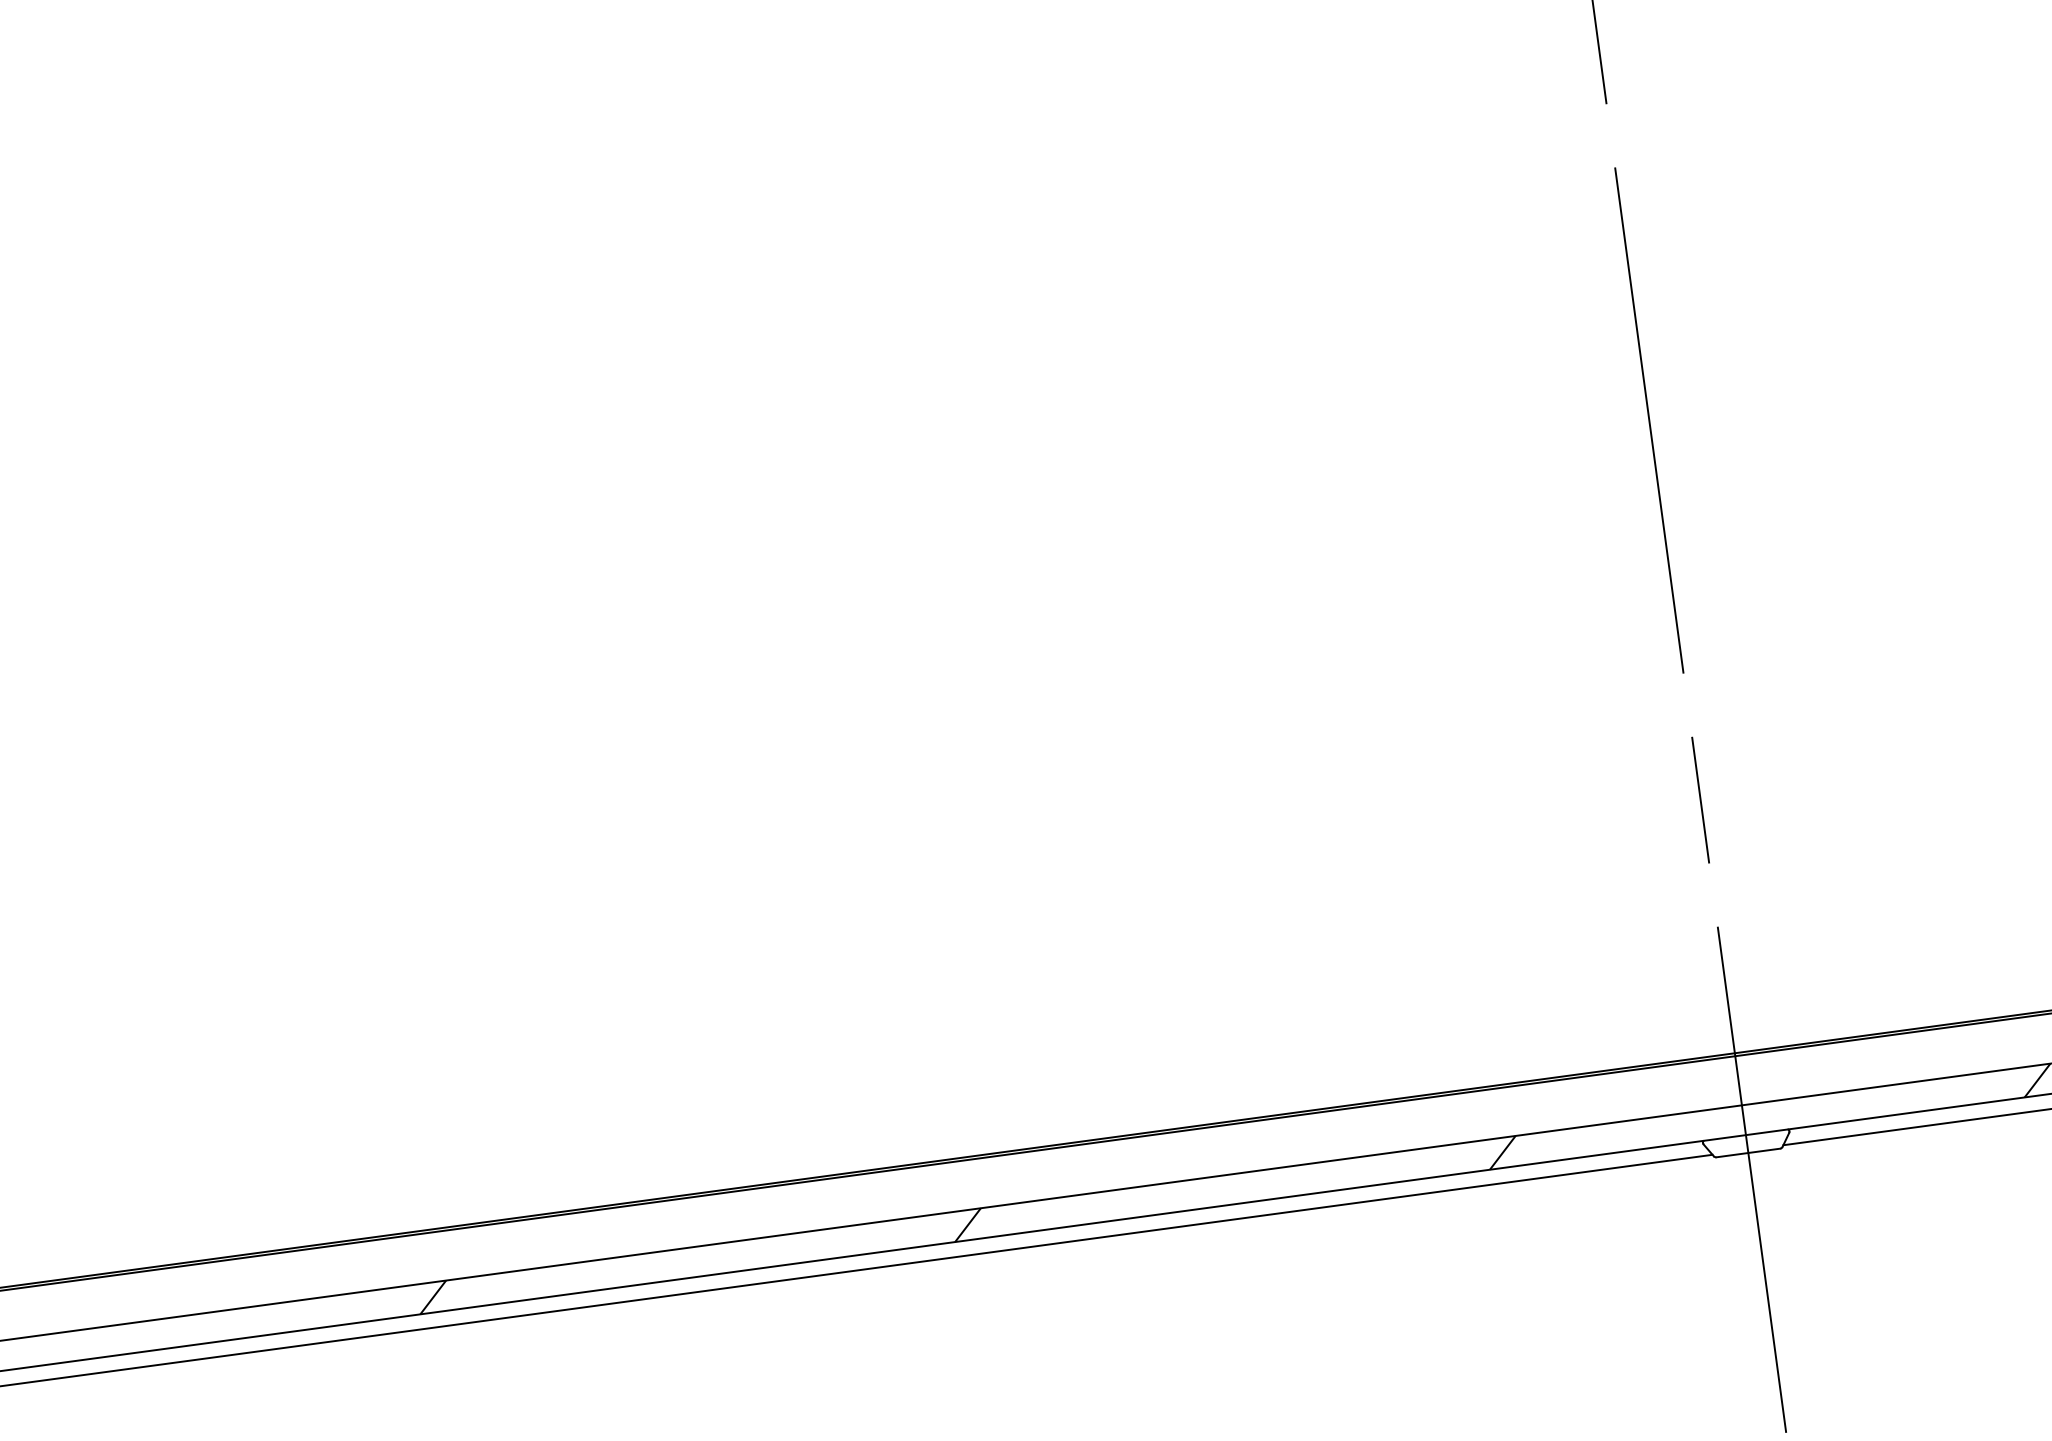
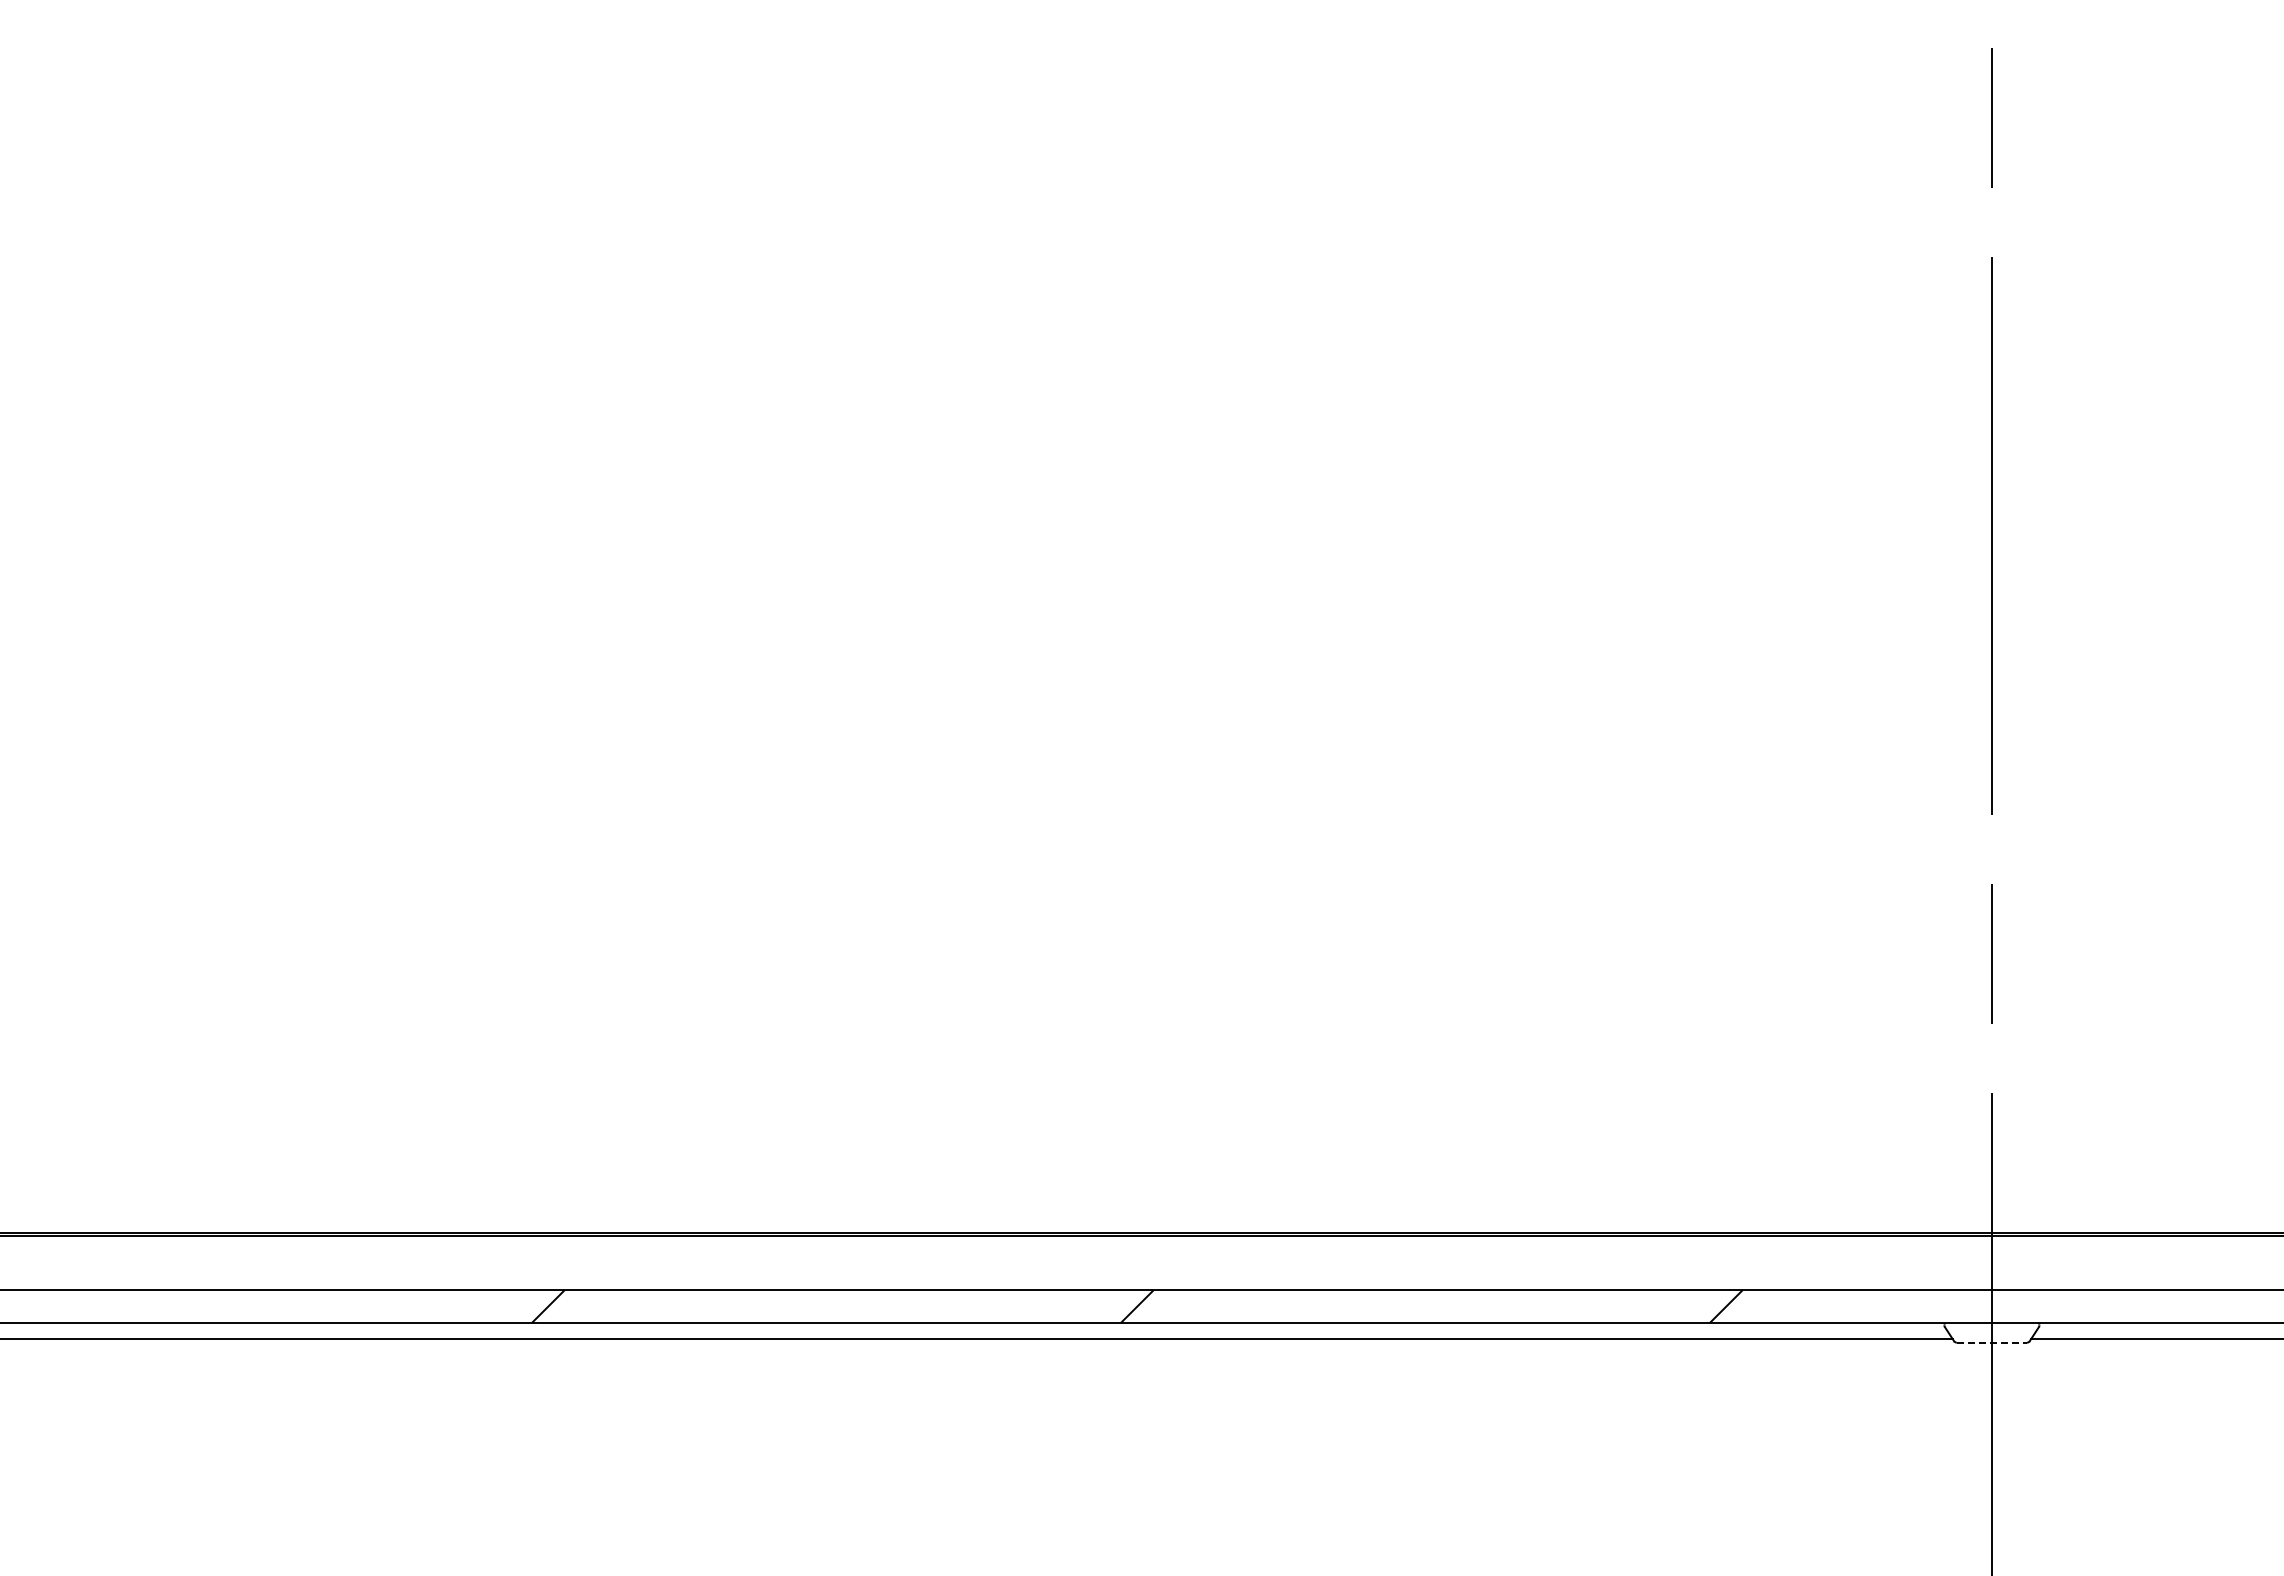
line: (1748, 1152) -> (1992, 1342), solid -> dashed

